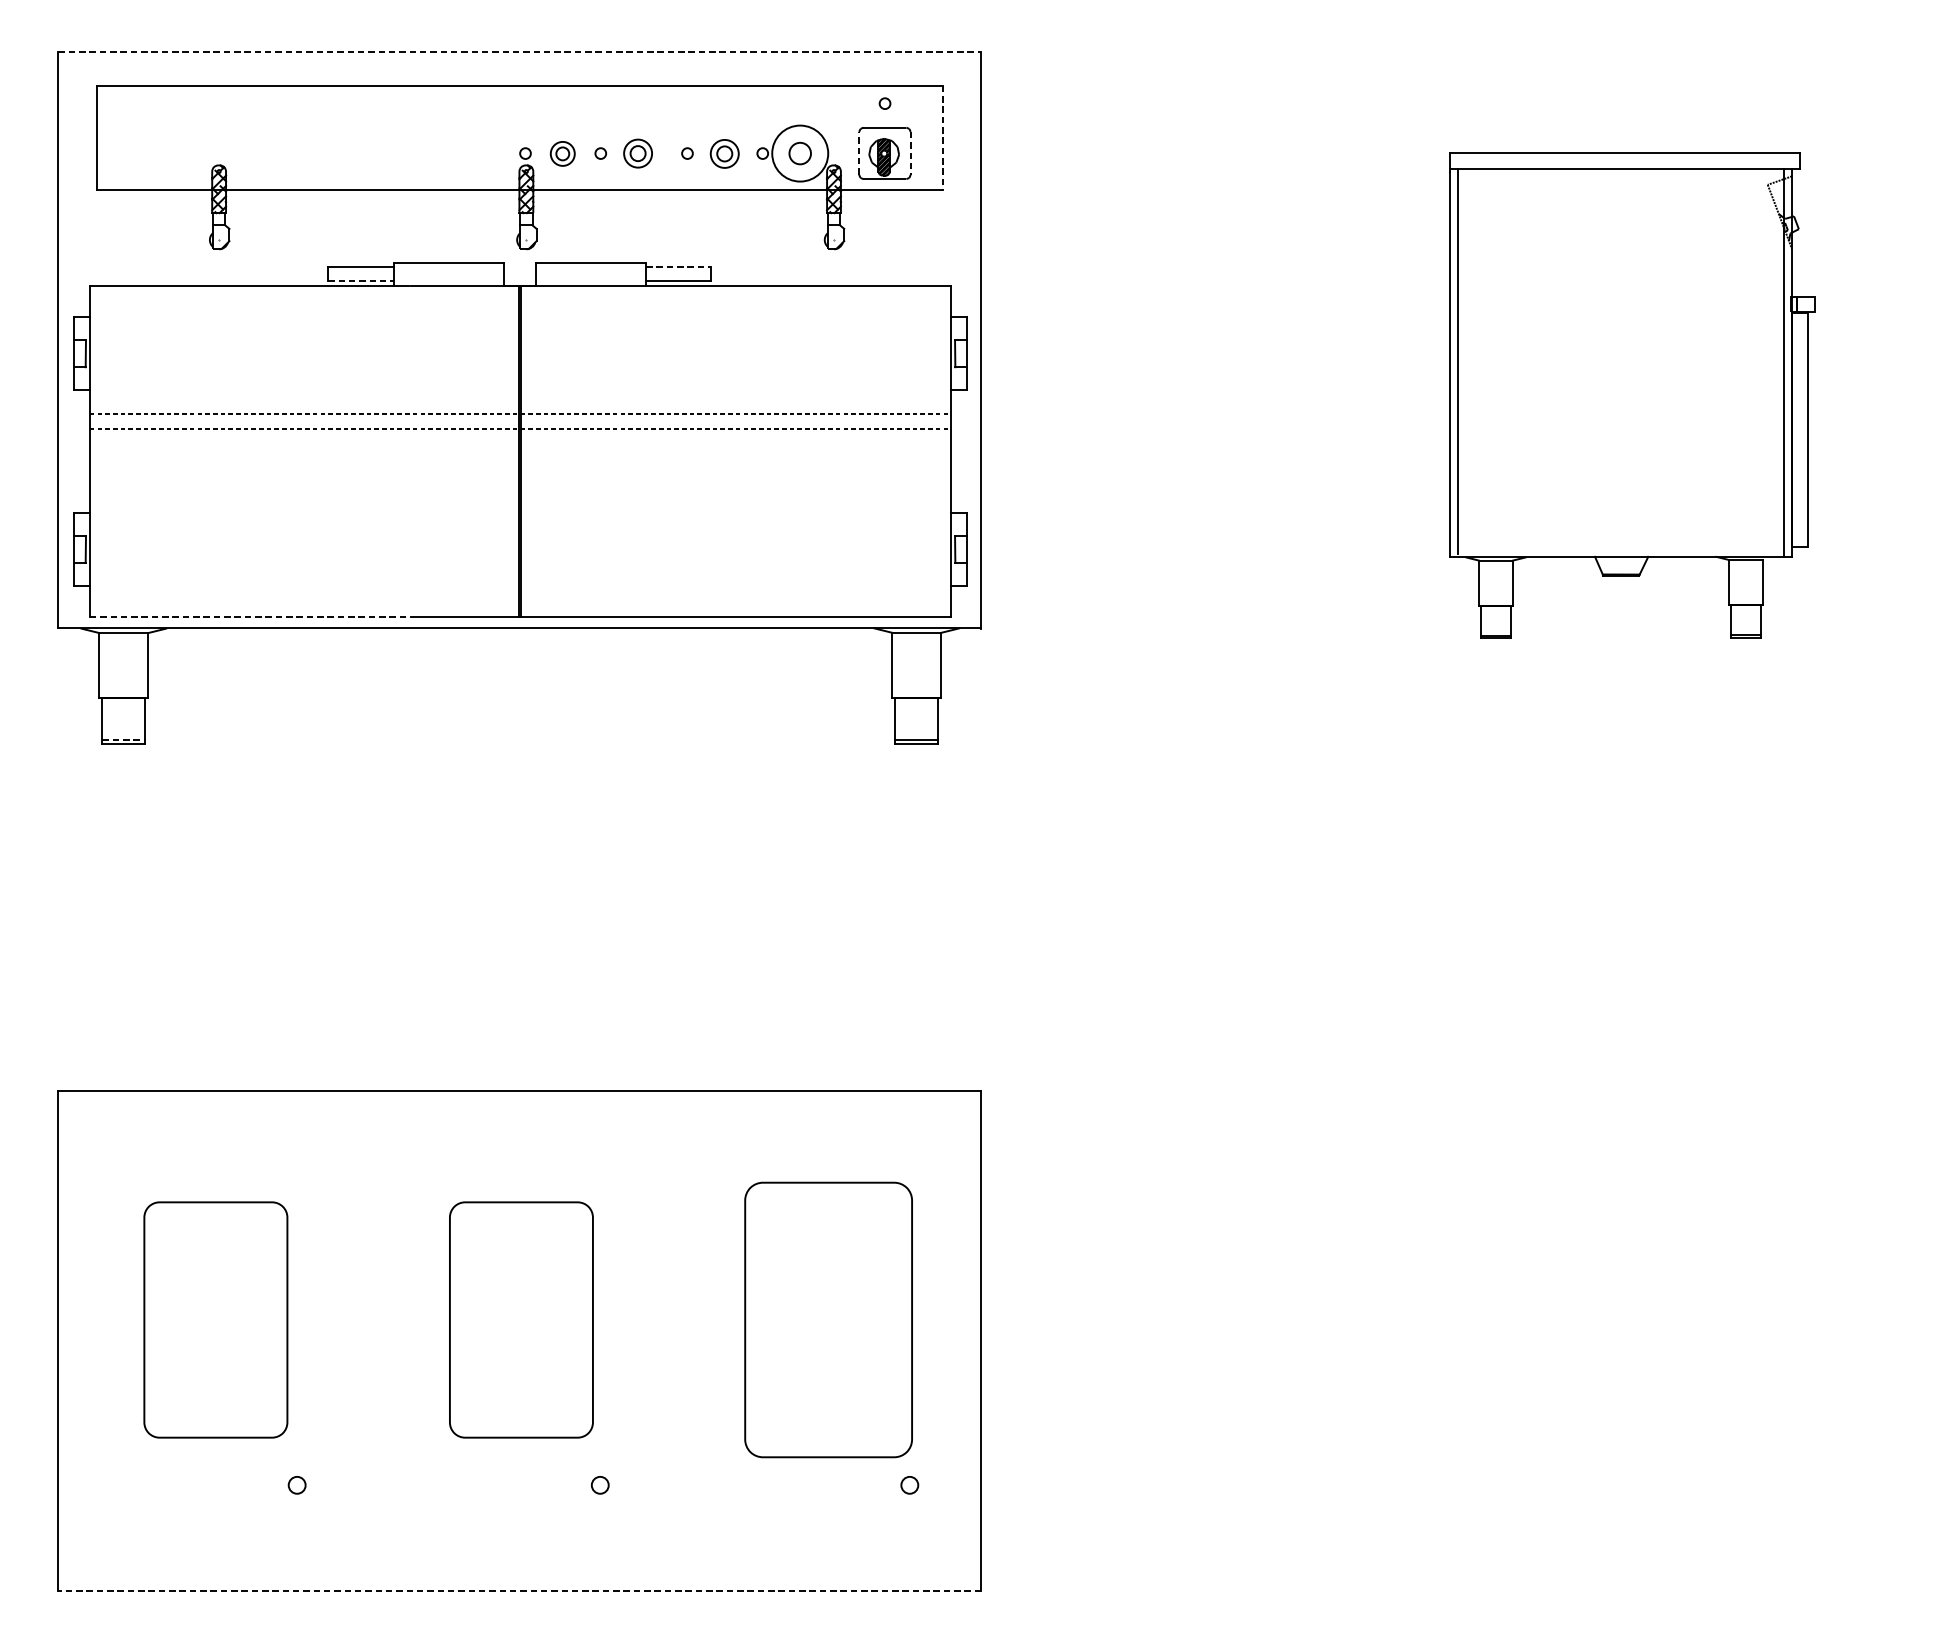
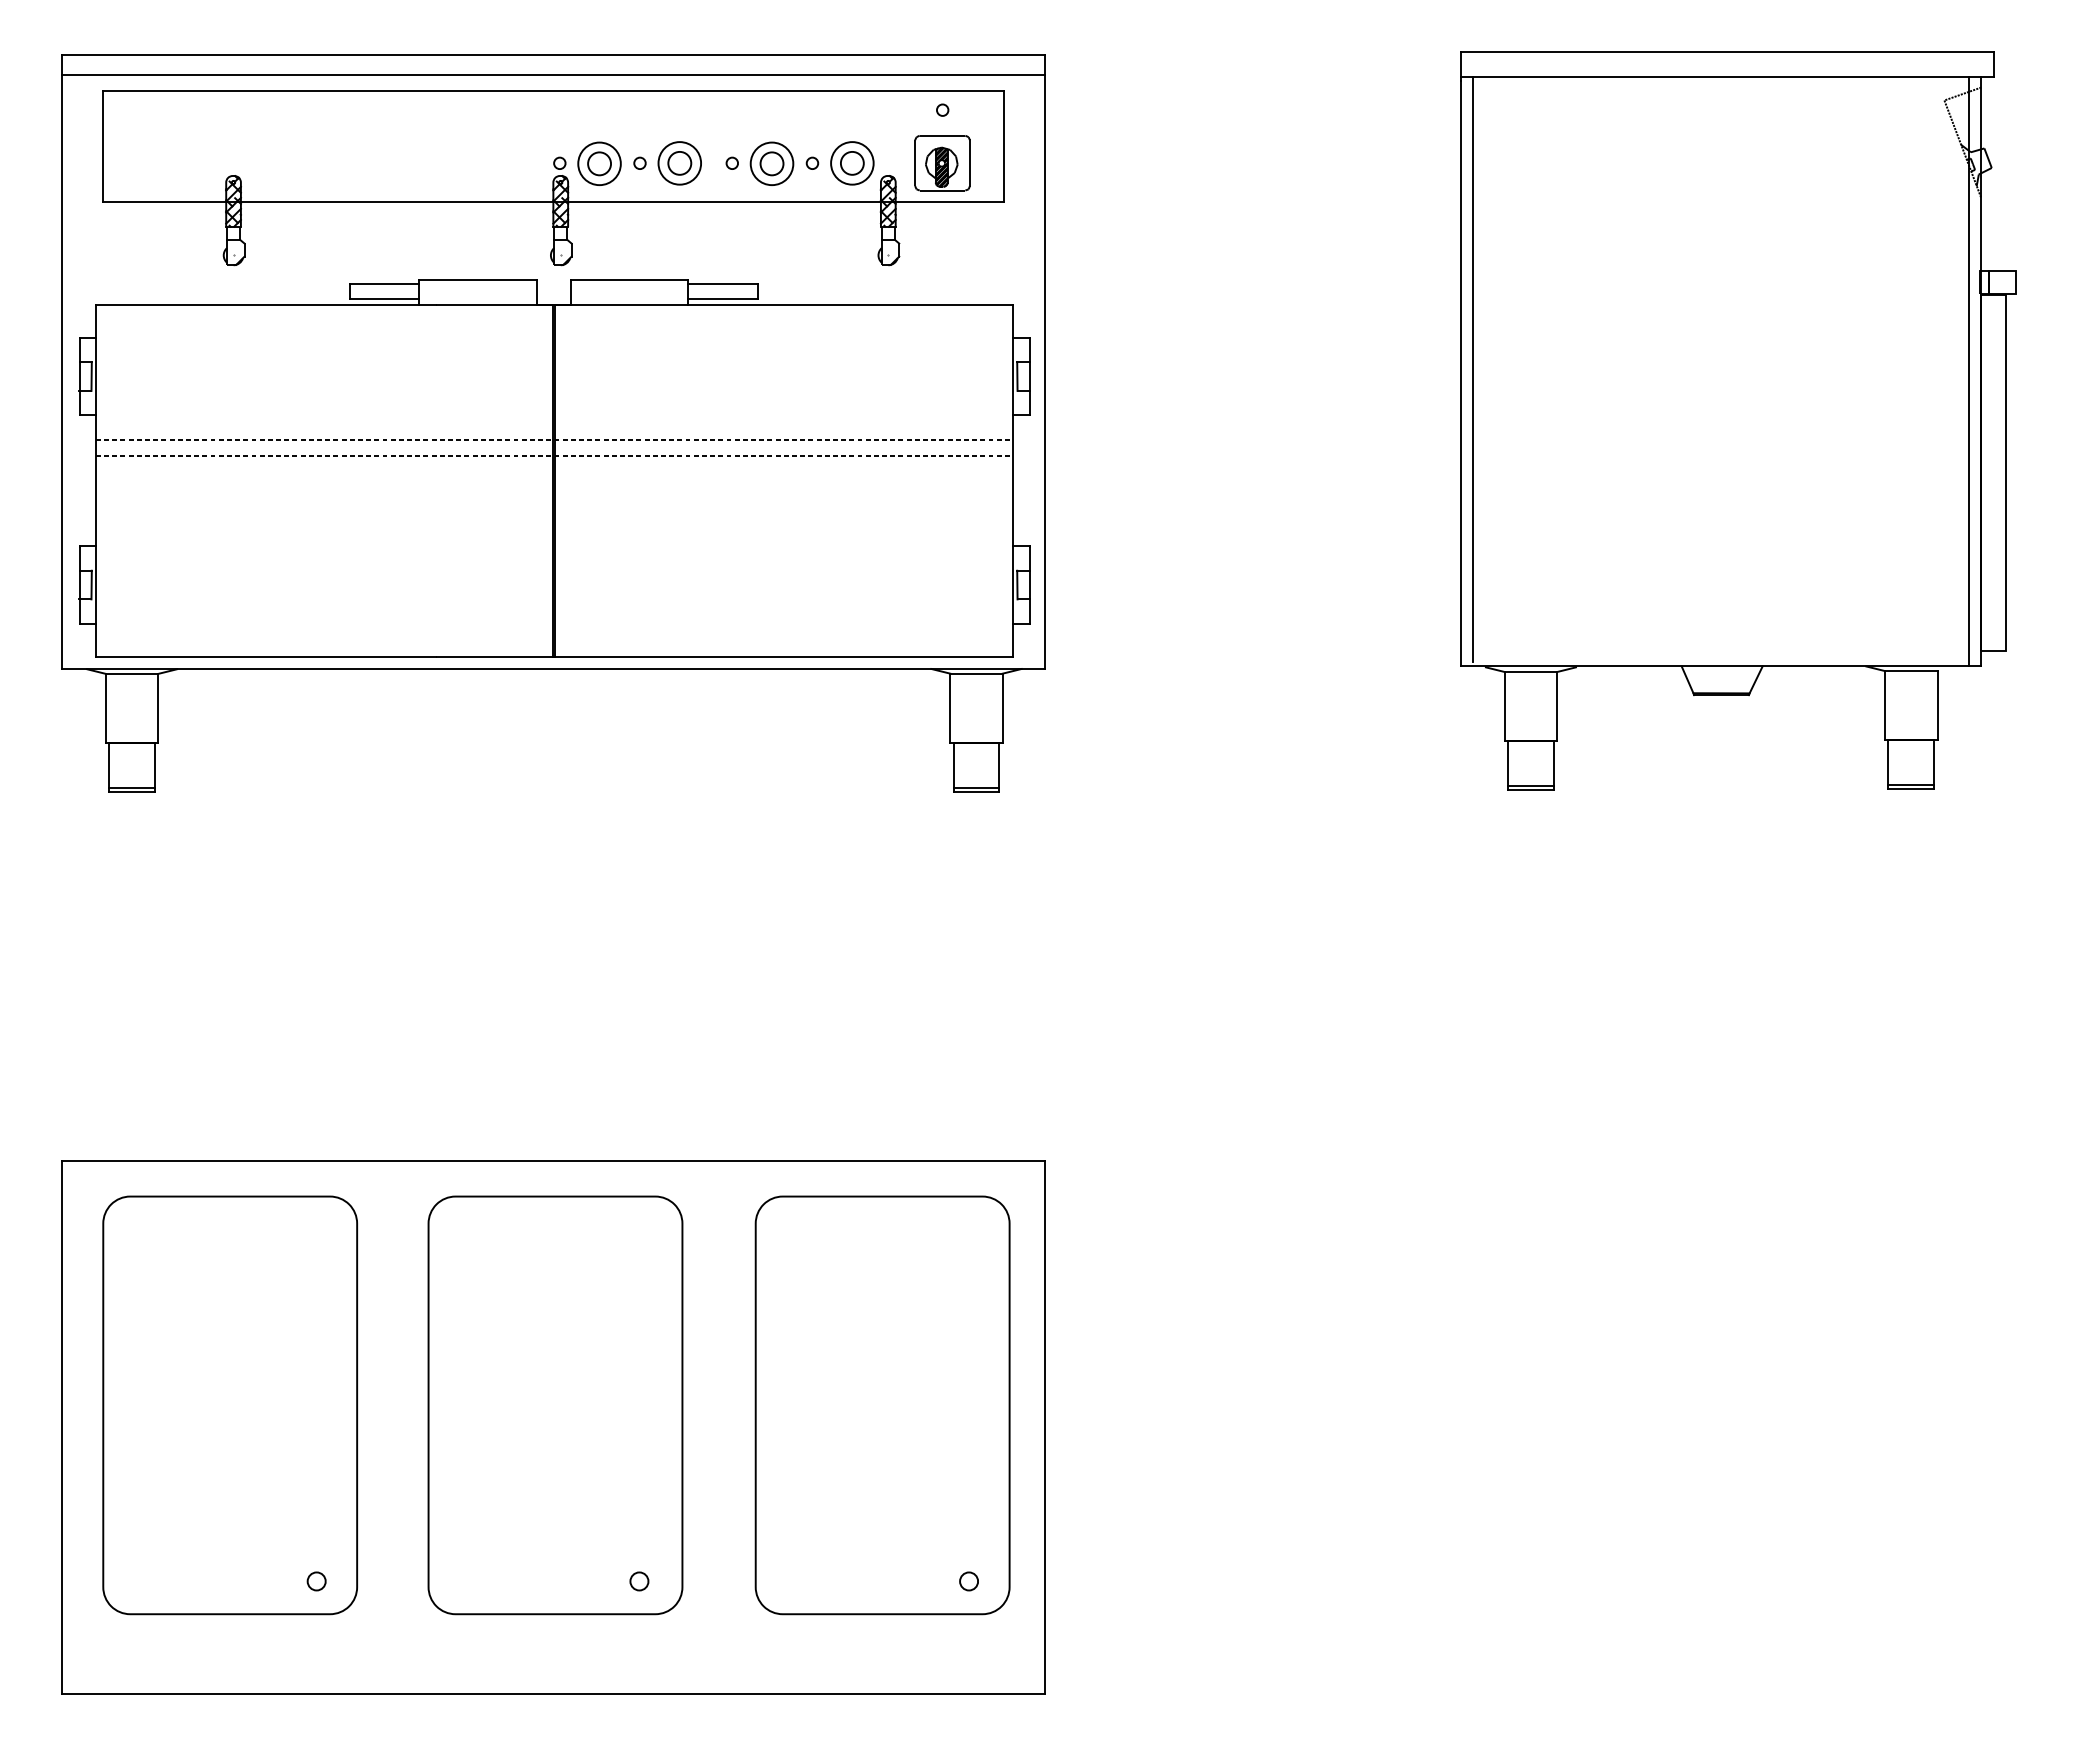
line: (520, 51) -> (554, 54), dashed -> solid
line: (519, 71) -> (553, 75), added
line: (943, 138) -> (1004, 147), dashed -> solid
part: (562, 153) -> (599, 163), size x1.67
part: (637, 153) -> (679, 163), size x1.43
part: (724, 153) -> (771, 163), size x1.43
circle: (800, 153) -> (852, 163), size x0.71
line: (859, 153) -> (915, 163), dashed -> solid
line: (910, 153) -> (969, 163), dashed -> solid
line: (678, 267) -> (722, 284), dashed -> solid
line: (360, 280) -> (384, 298), dashed -> solid
part: (1632, 395) -> (1738, 420), size x1.43
line: (249, 616) -> (265, 656), dashed -> solid
line: (124, 739) -> (132, 787), dashed -> solid
part: (215, 1320) -> (229, 1405), size x1.67
part: (521, 1320) -> (555, 1405), size x1.67
part: (828, 1320) -> (882, 1405), size x1.43
line: (519, 1590) -> (553, 1693), dashed -> solid

